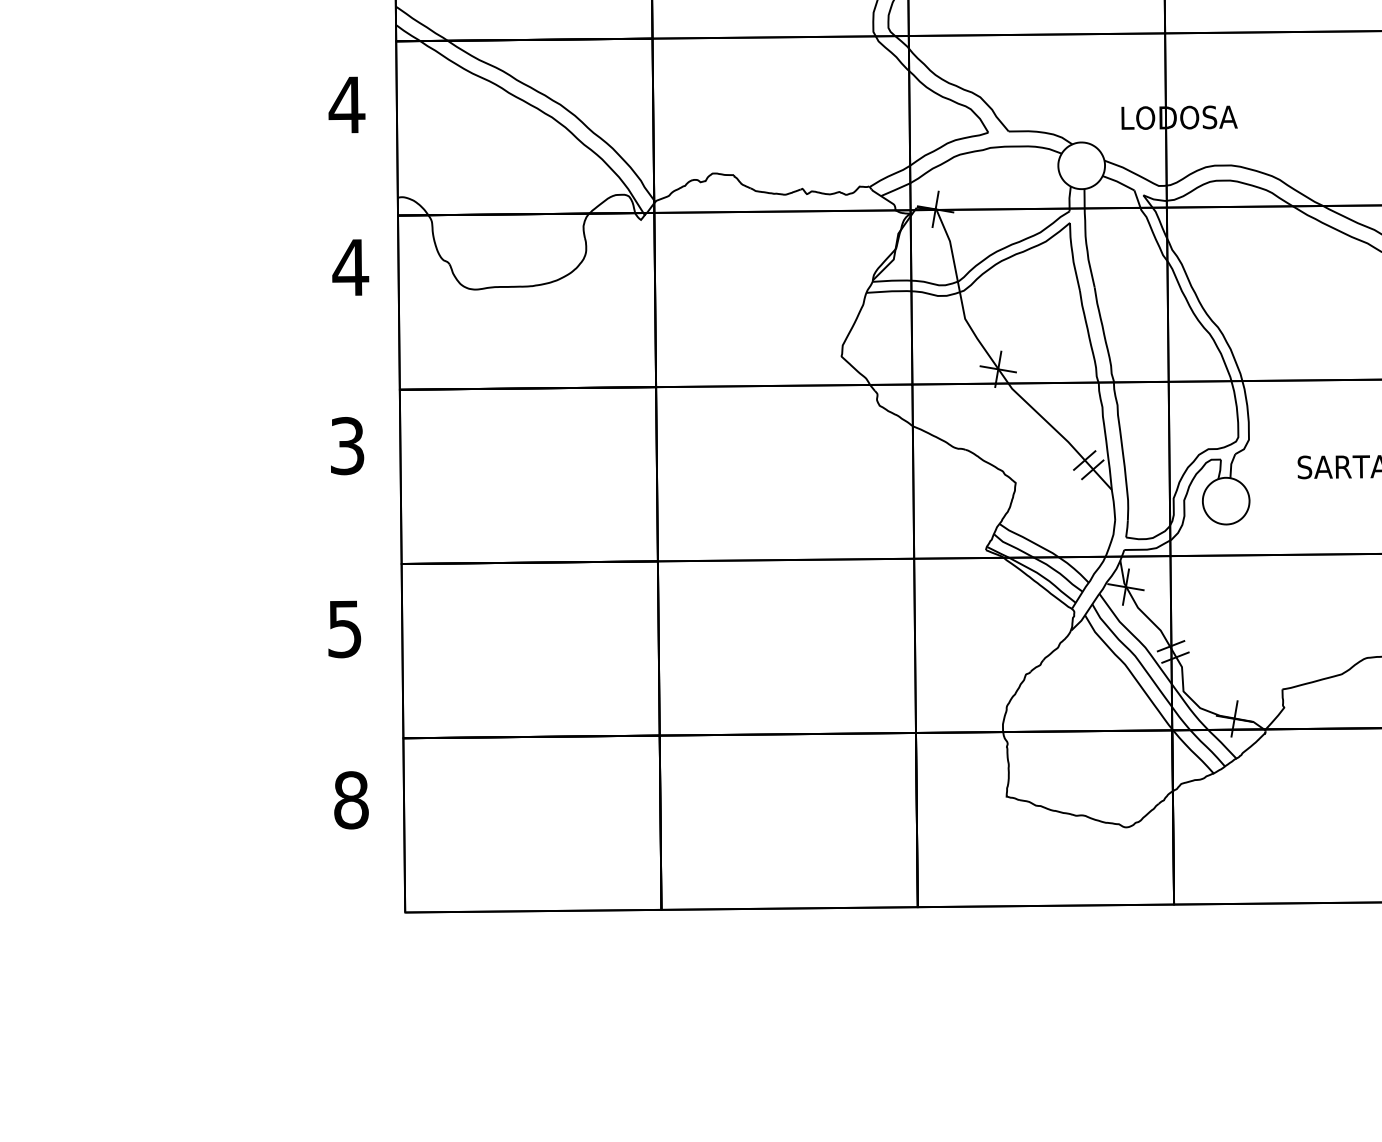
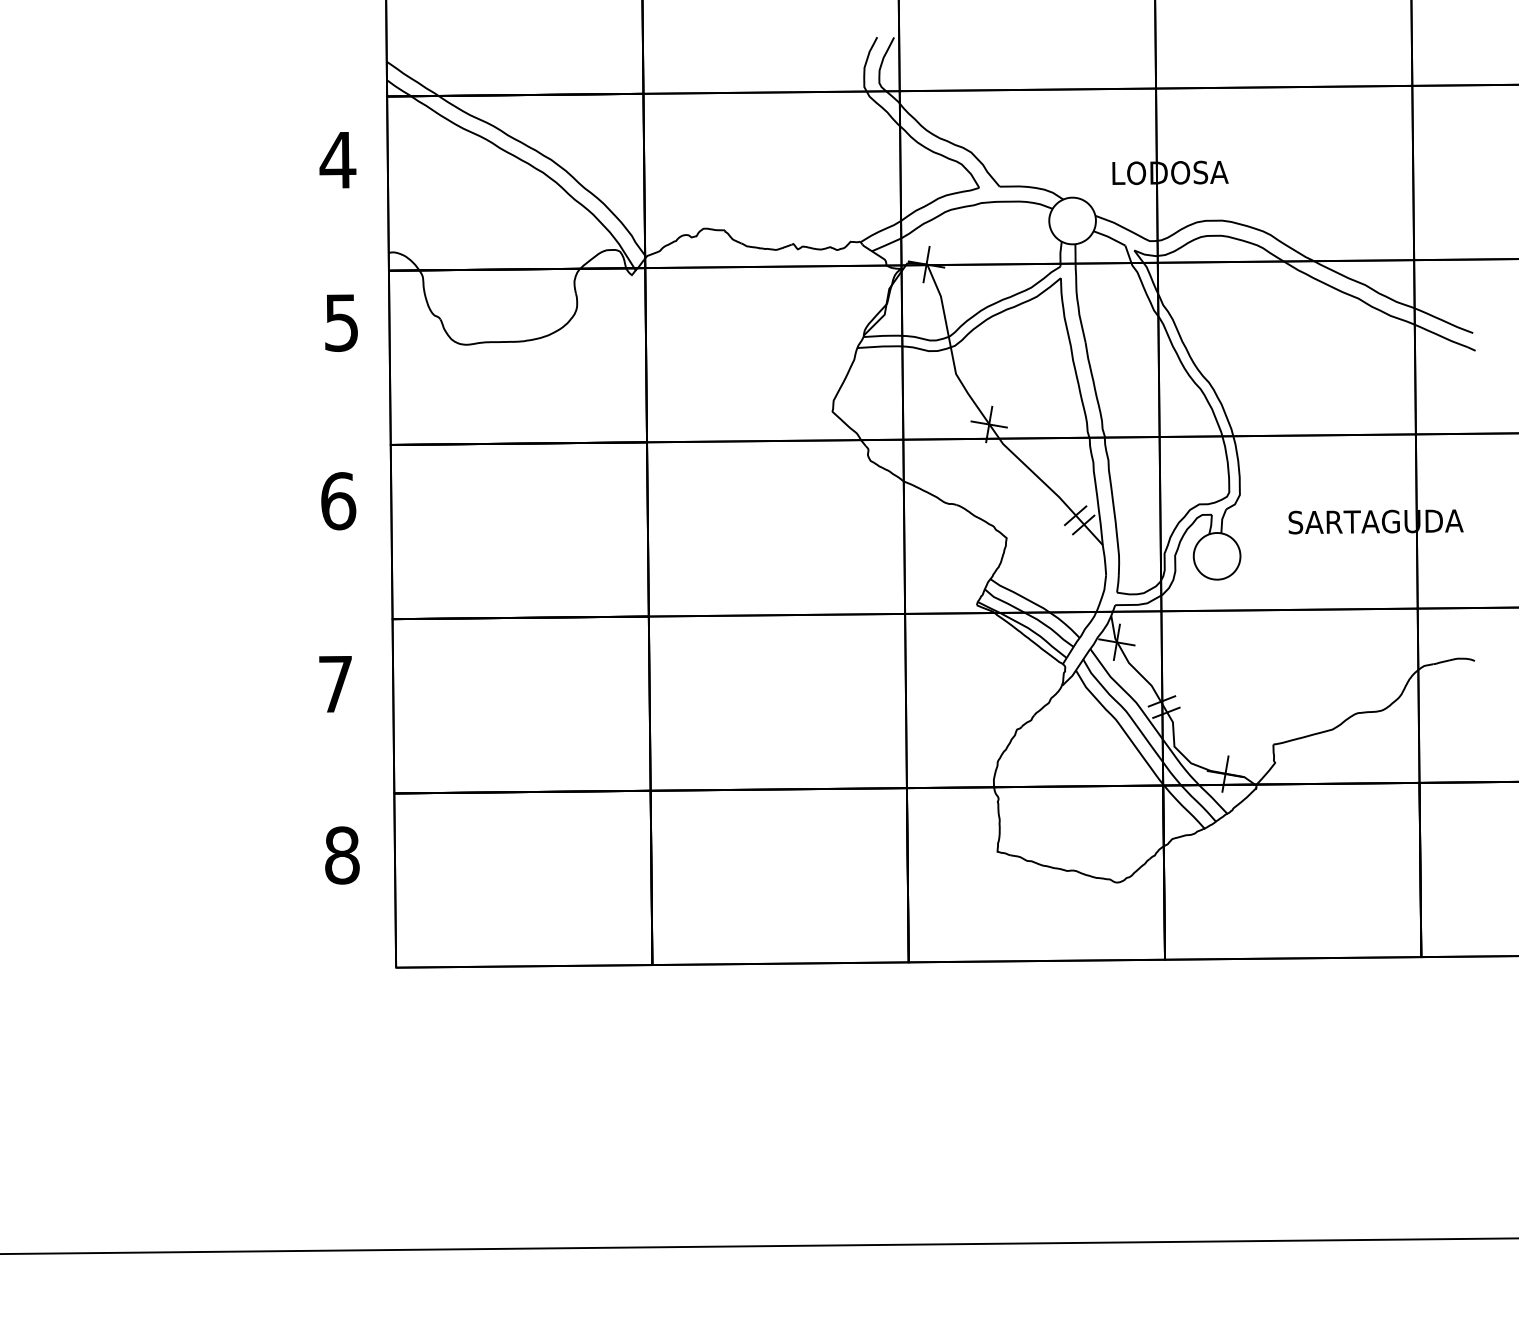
text: (350, 267) -> (341, 322), 4 -> 5
text: (347, 446) -> (338, 501), 3 -> 6
text: (344, 629) -> (335, 684), 5 -> 7

